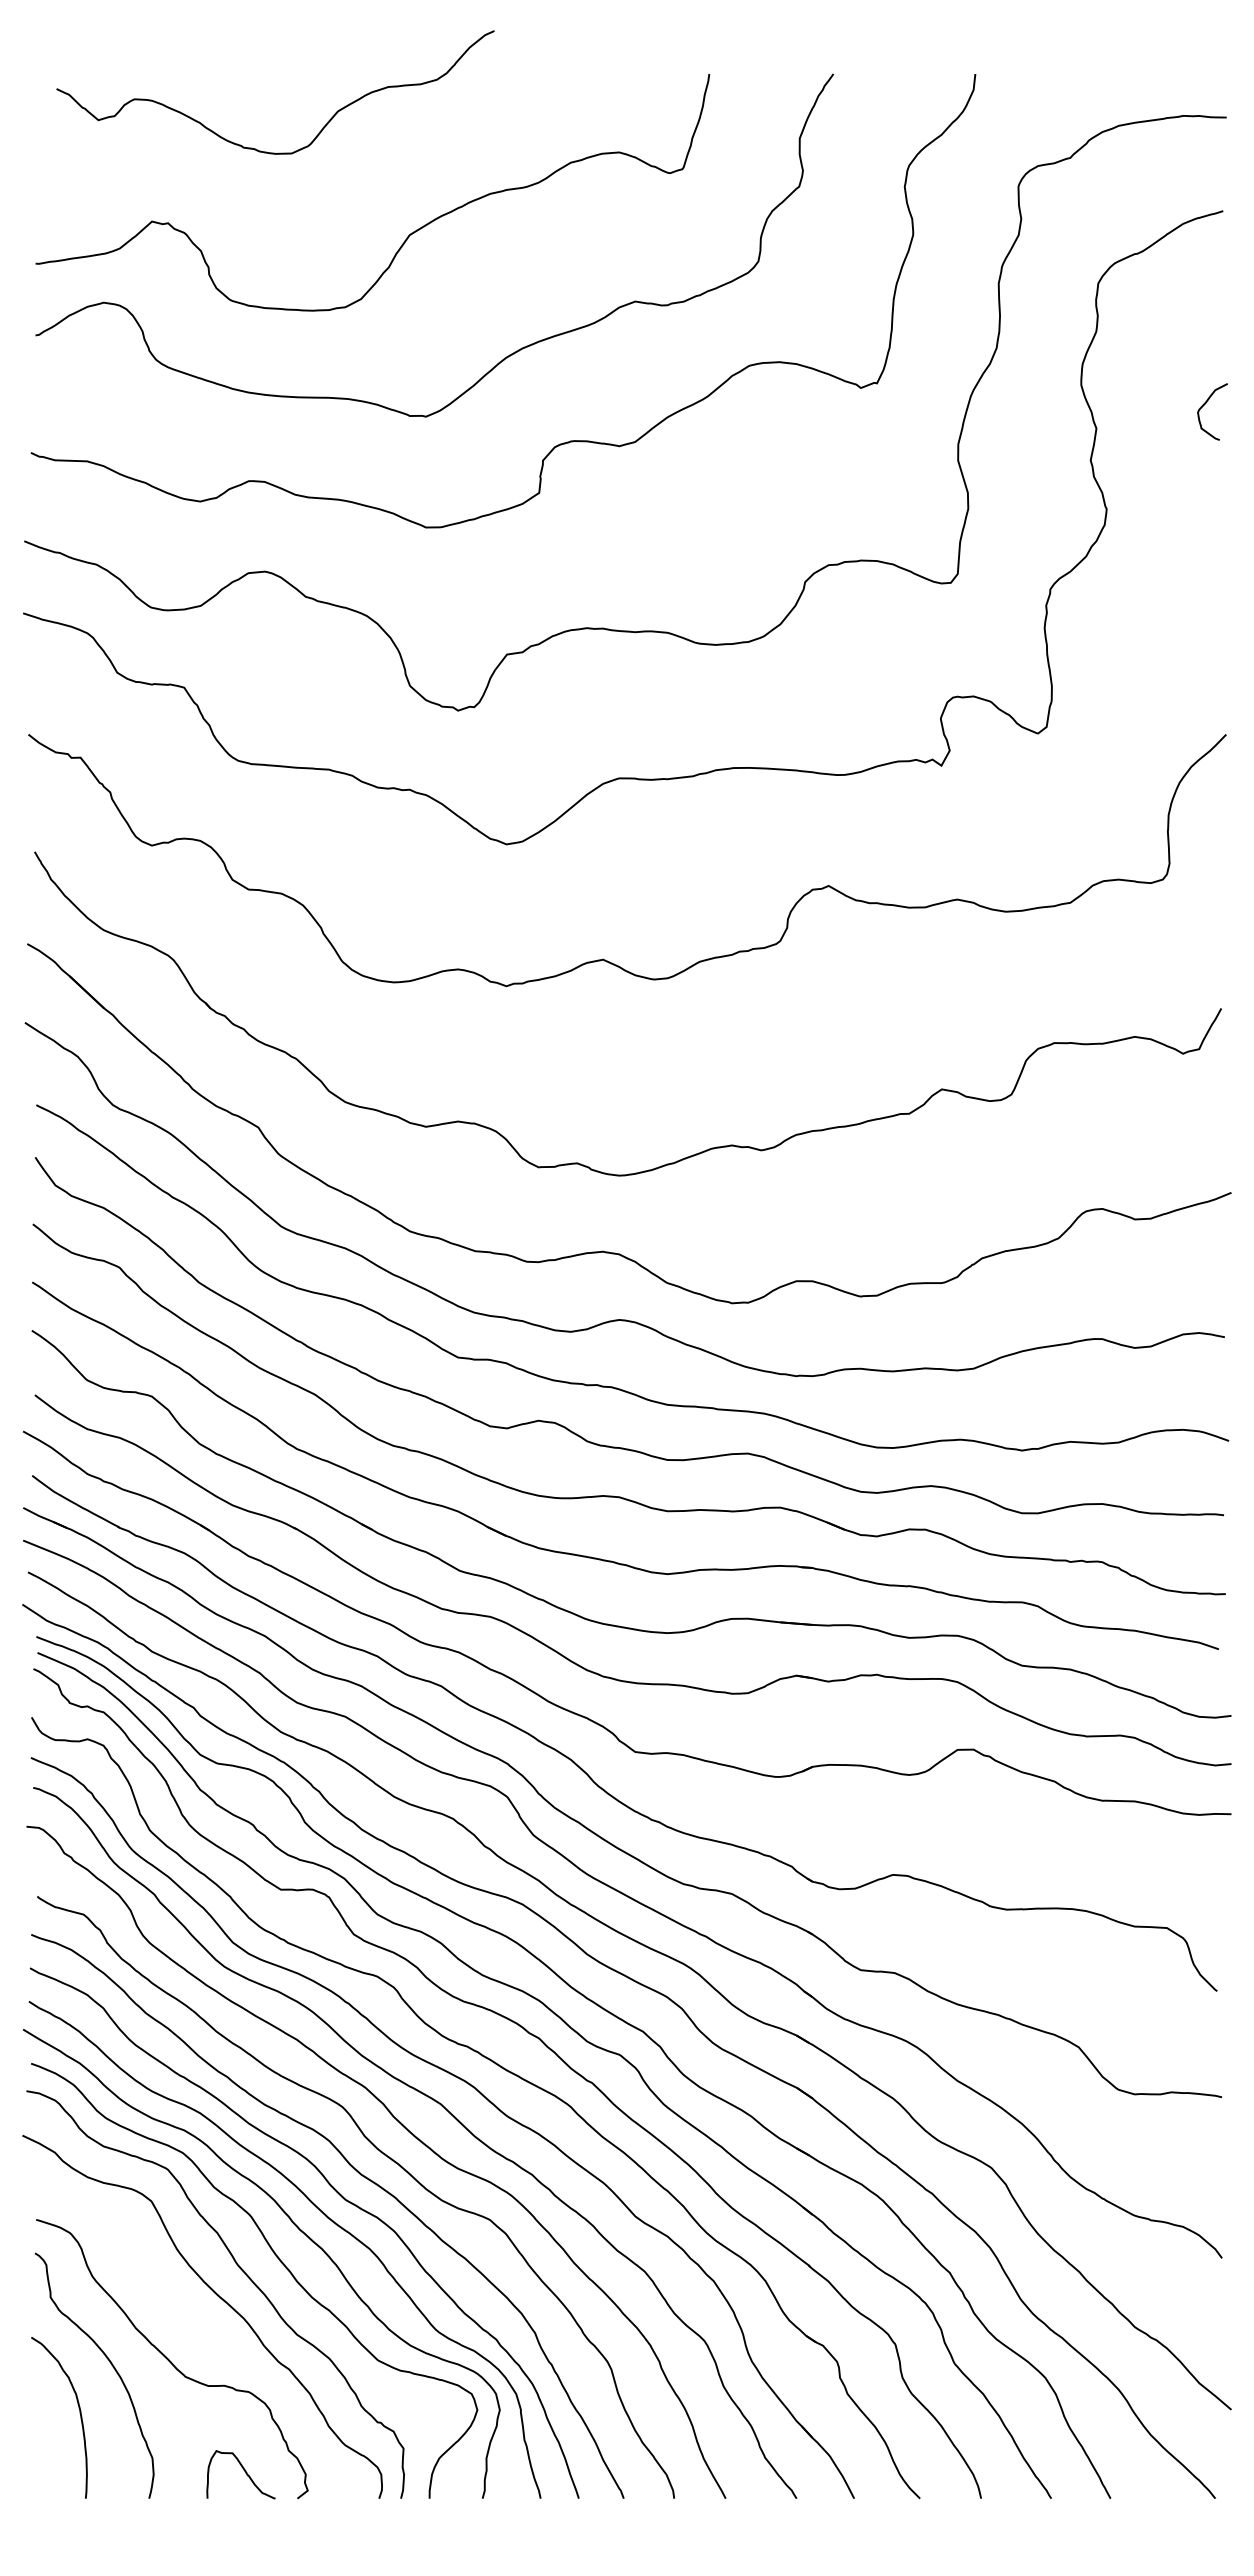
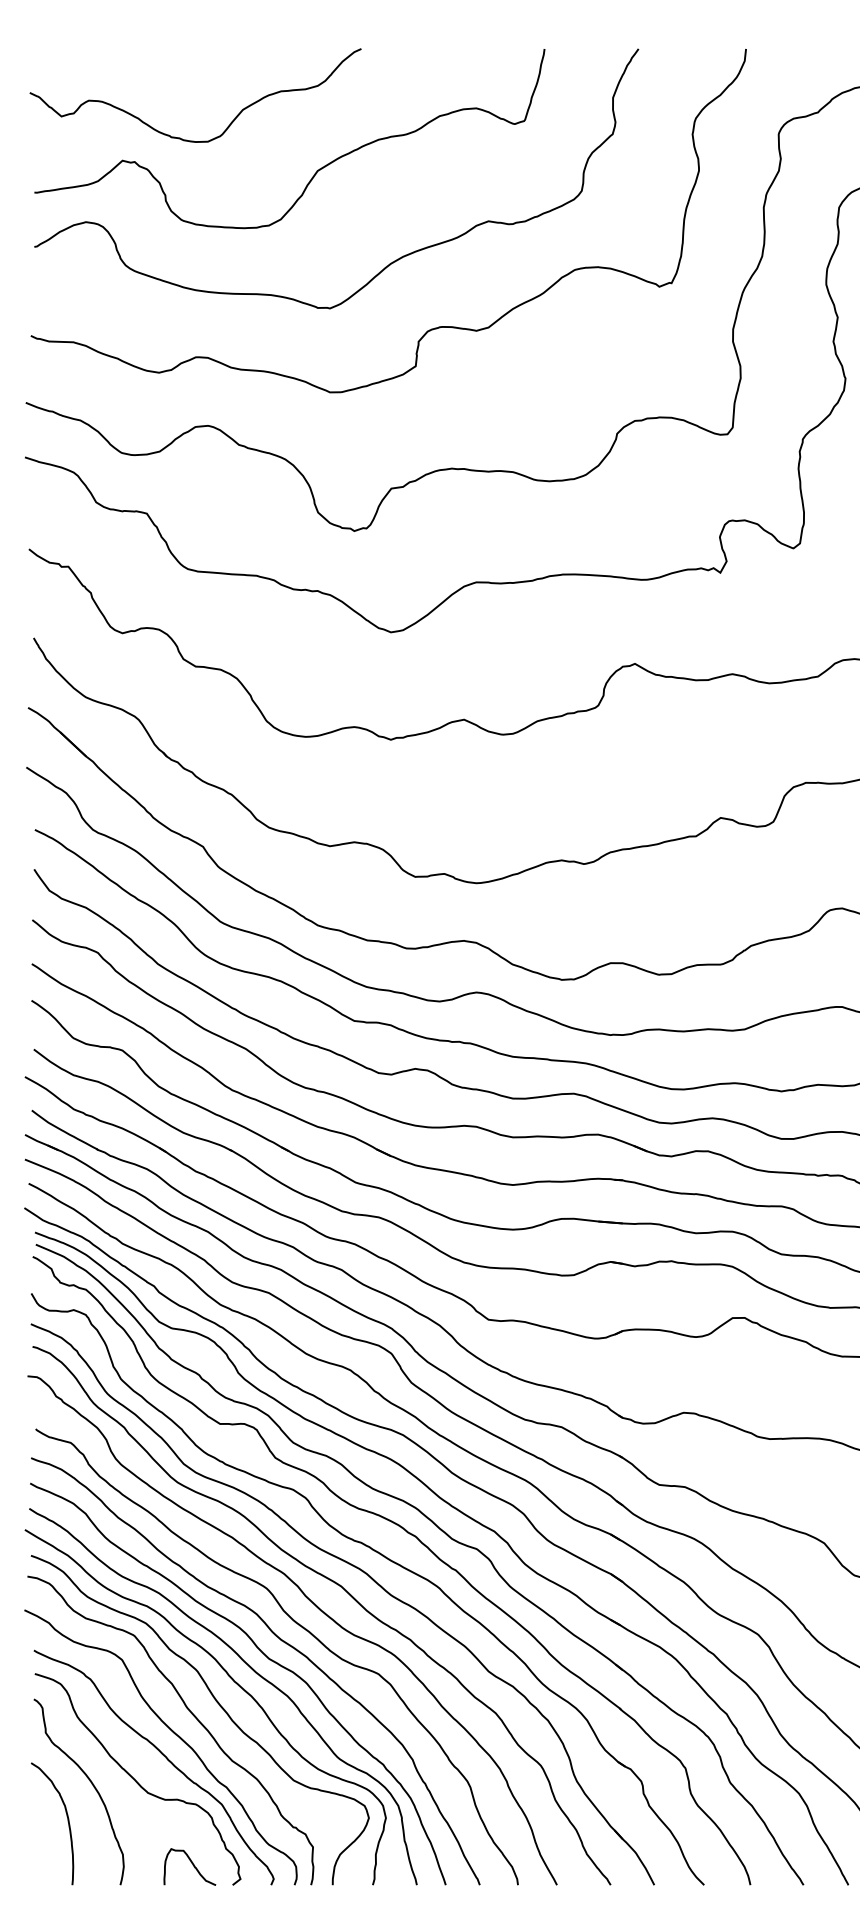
curve: (322, 127) -> (231, 122), moved
curve: (207, 2329) -> (164, 1757), added

